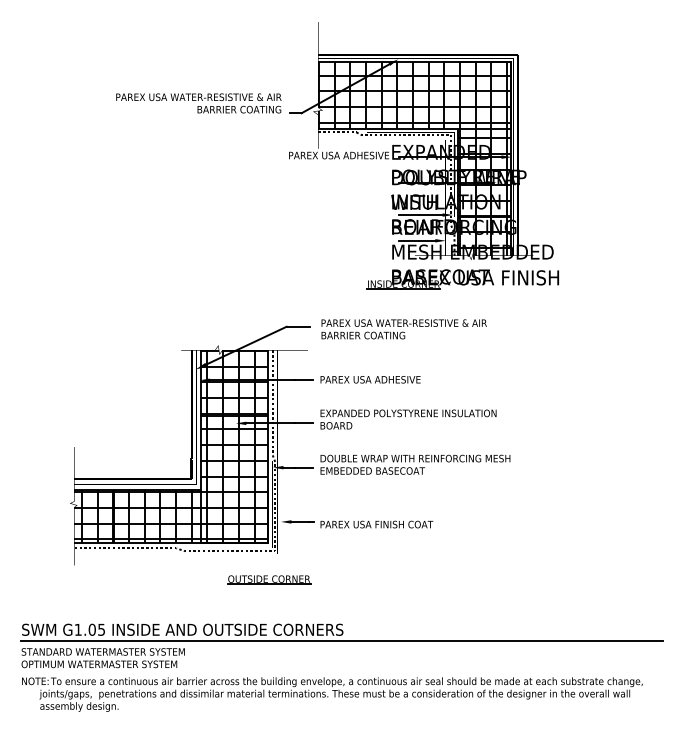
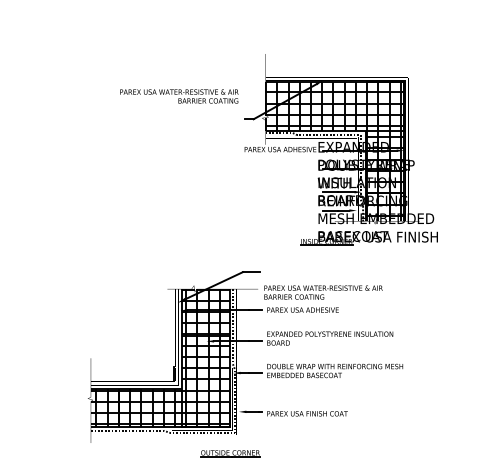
text: (198, 103) -> (179, 96), moved
text: (403, 329) -> (323, 292), moved

